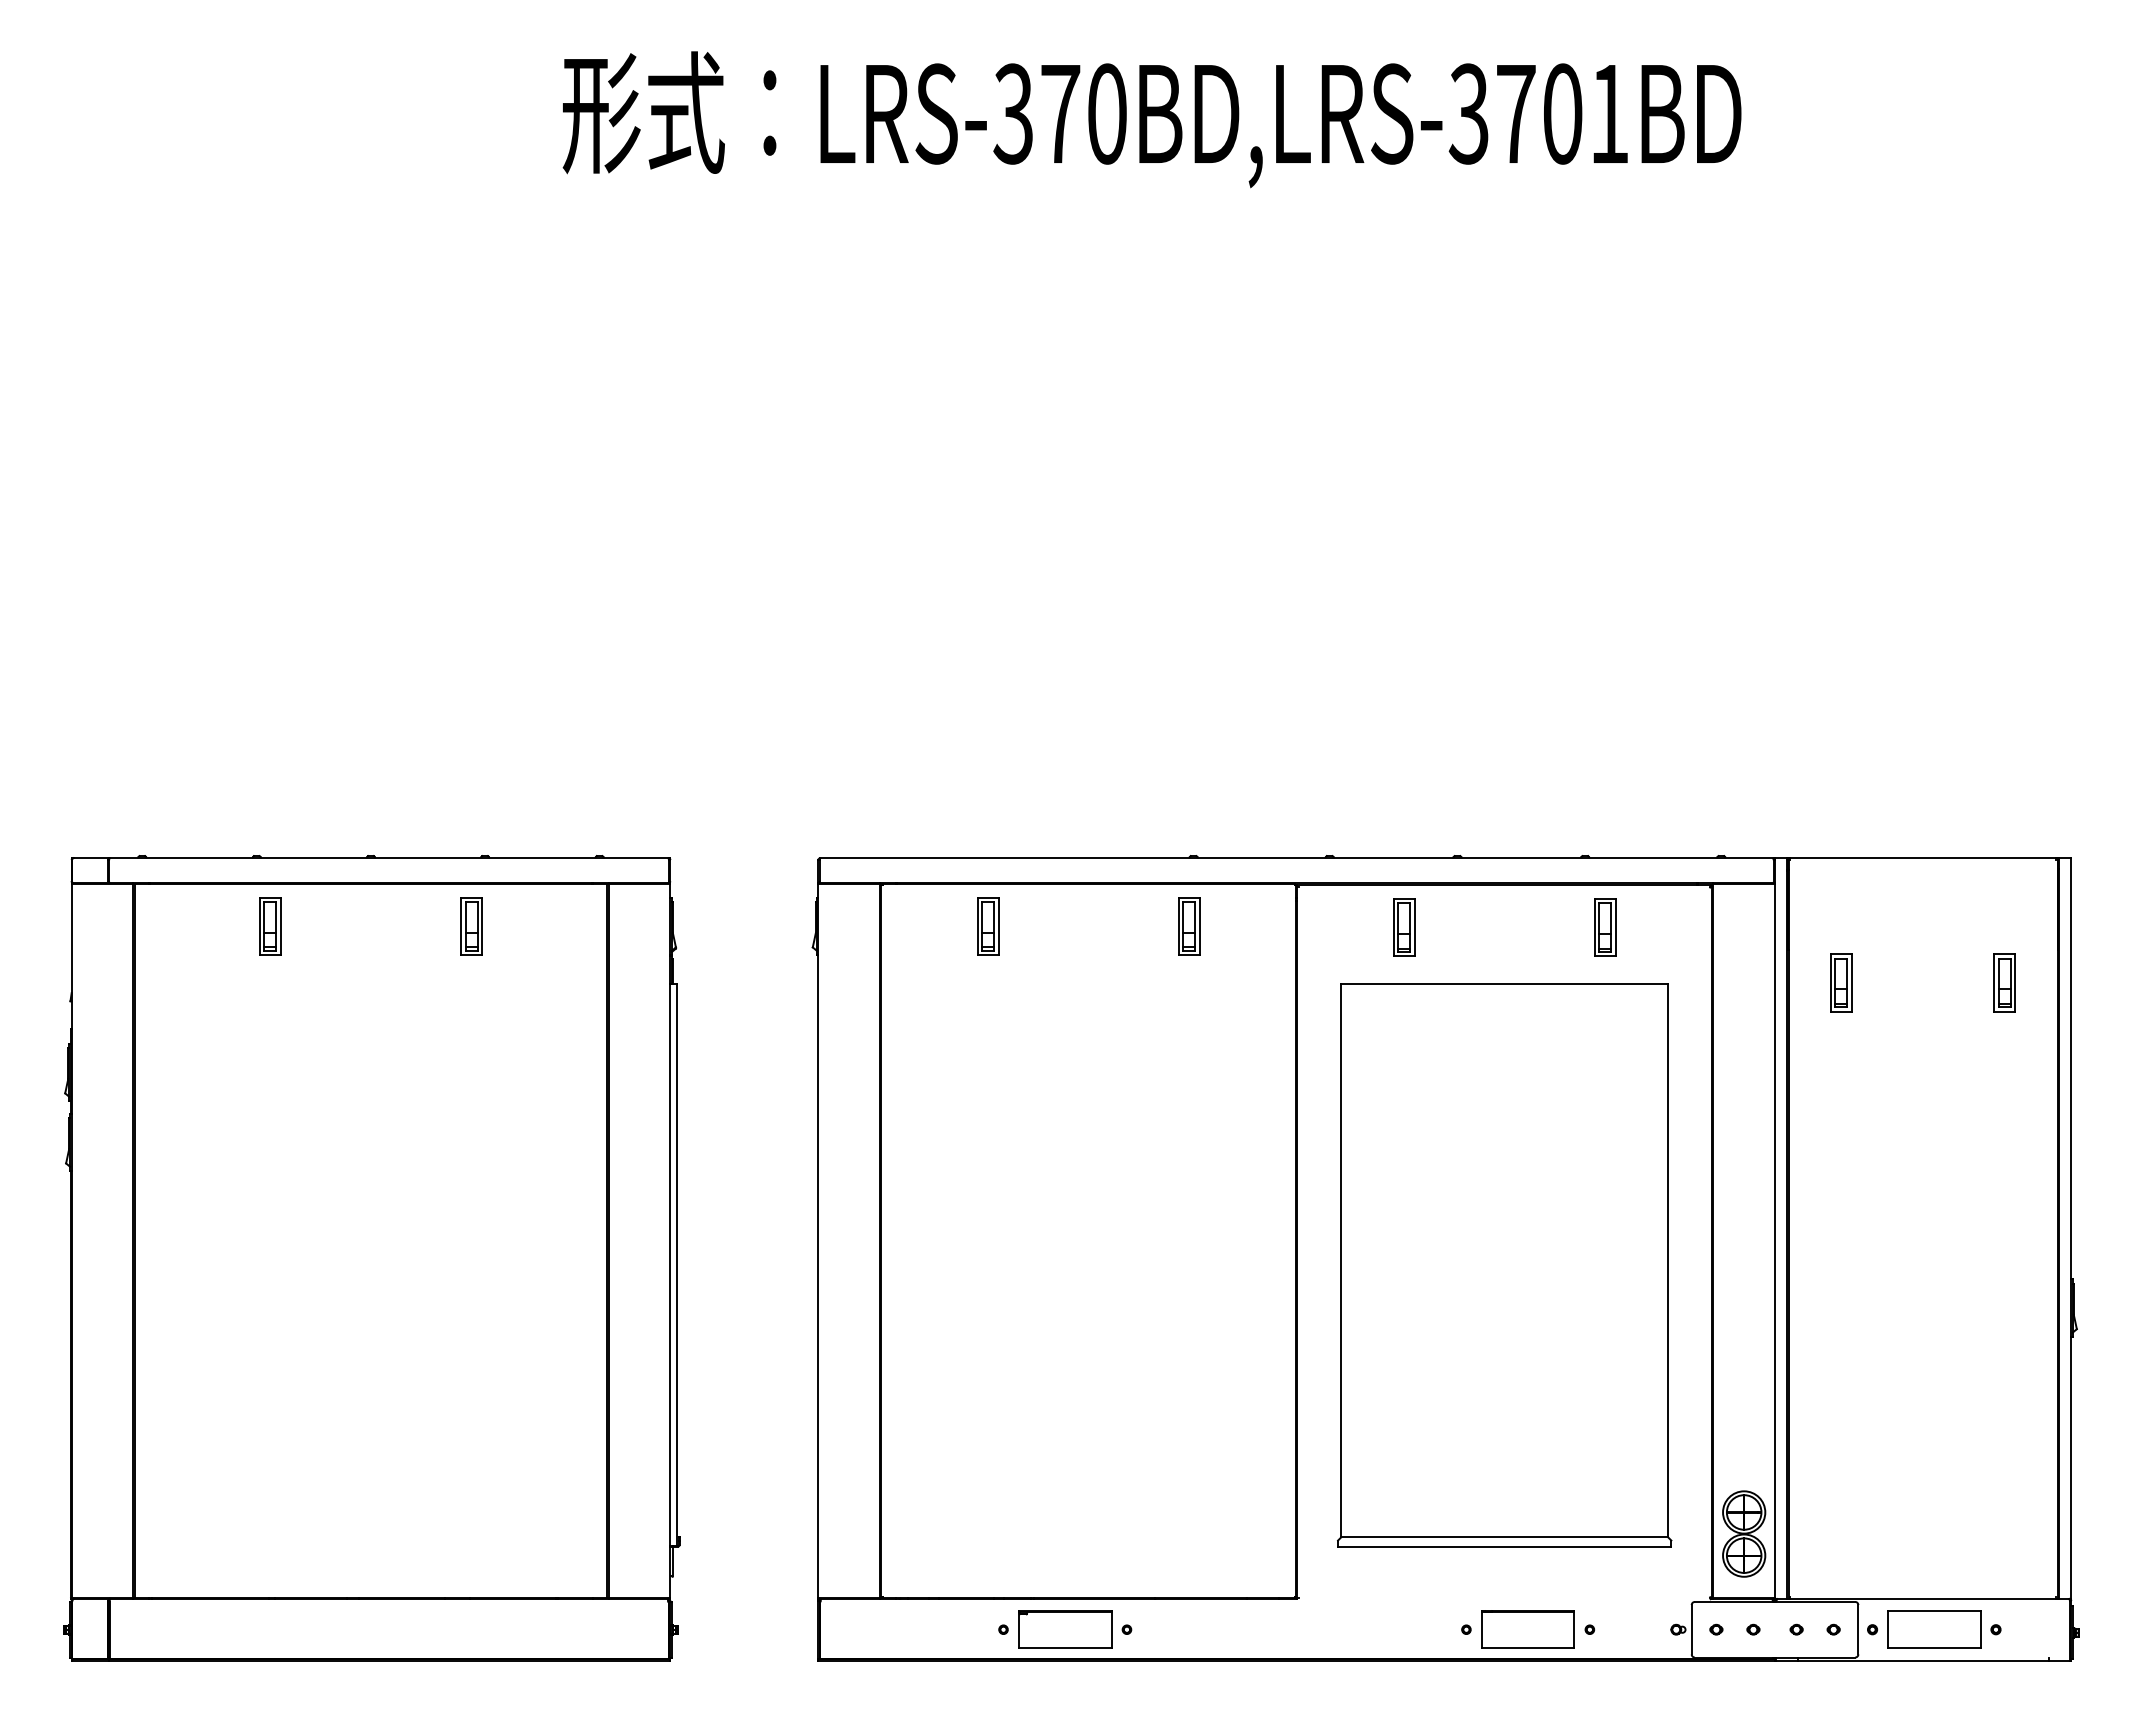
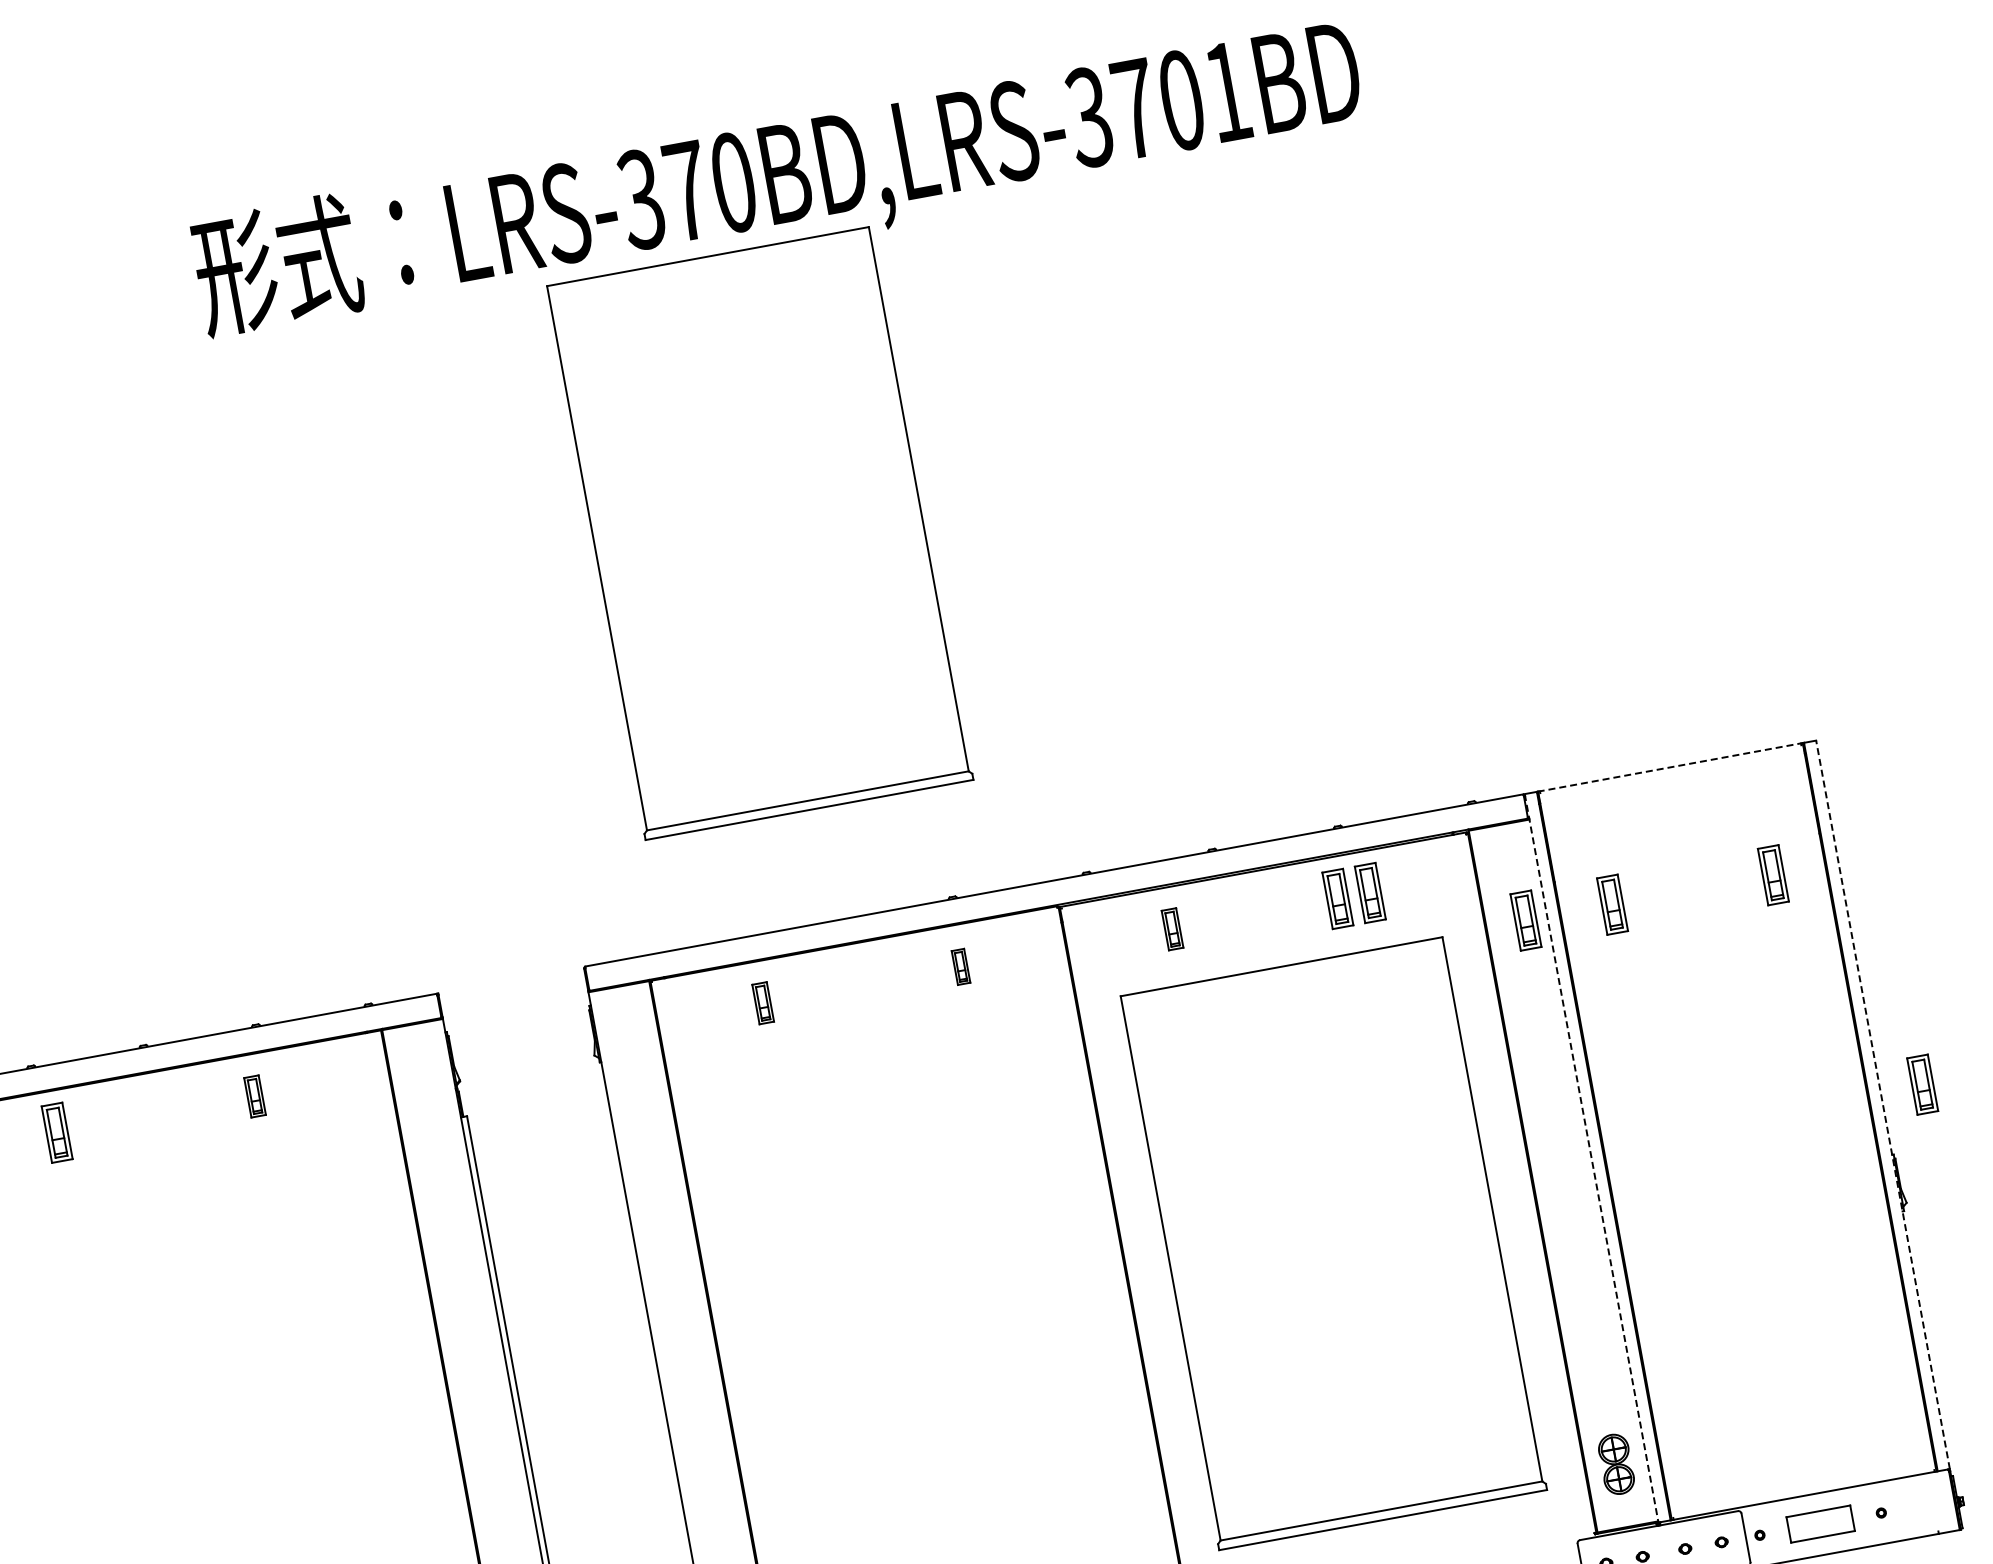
part: (1068, 463) -> (758, 533), added
line: (1923, 858) -> (1670, 767), solid -> dashed
part: (471, 926) -> (254, 1096), size x0.7
part: (988, 926) -> (763, 1003), size x0.7
part: (1189, 926) -> (961, 966), size x0.6
part: (1404, 927) -> (1172, 929), size x0.7
part: (1572, 927) -> (1338, 898), added
part: (1753, 982) -> (1526, 920), added
part: (2113, 1215) -> (1922, 1084), added
line: (2071, 1228) -> (1883, 1104), solid -> dashed
line: (1775, 1229) -> (1592, 1159), solid -> dashed
part: (1744, 1533) -> (1616, 1463), size x0.7
part: (1934, 1629) -> (1820, 1523), size x0.7

